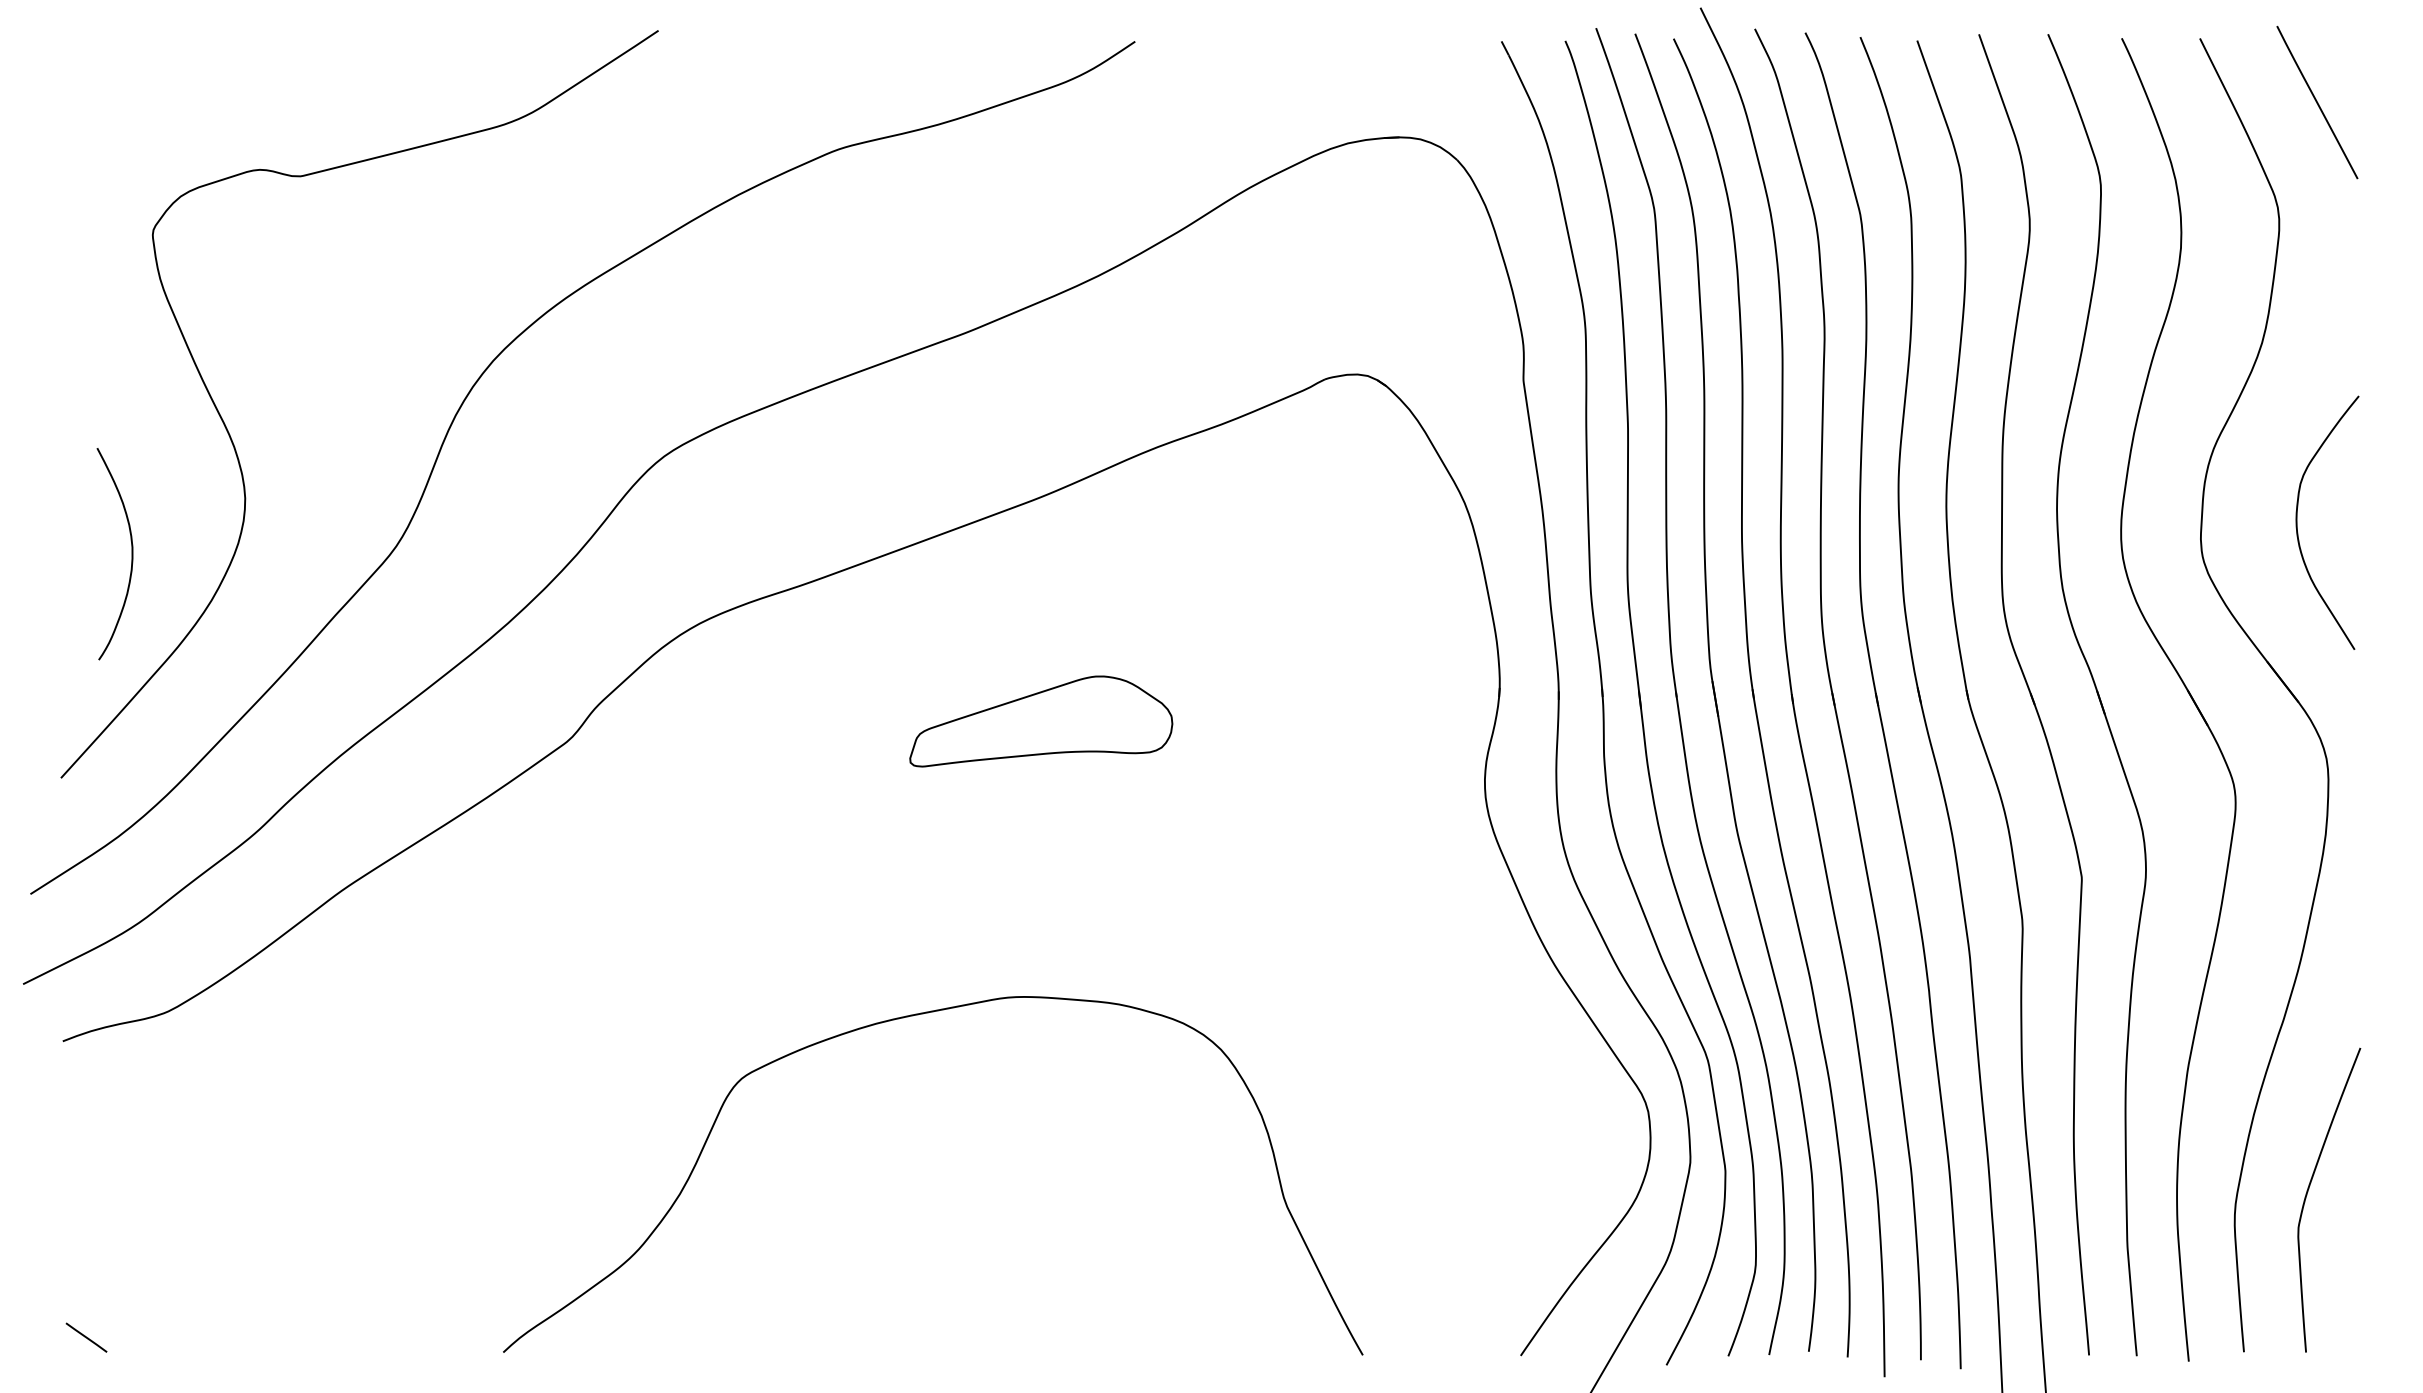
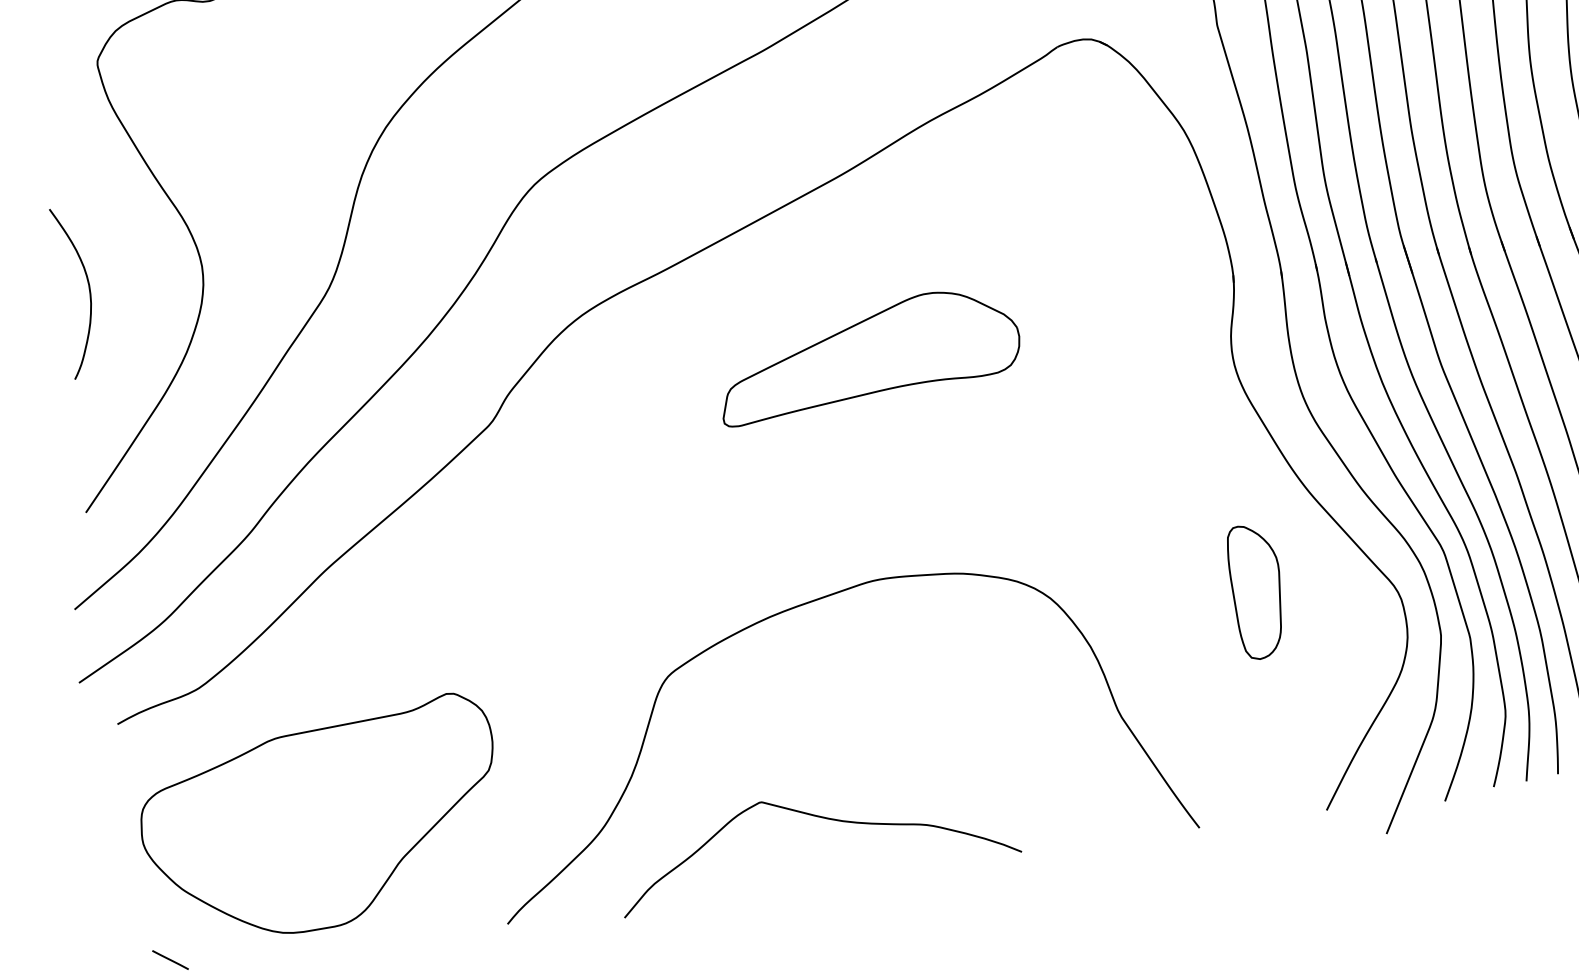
curve: (131, 554) -> (89, 290), moved
part: (1041, 721) -> (868, 354), size x1.43
part: (1474, 1077) -> (1257, 591), added
part: (294, 1193) -> (321, 820), added
curve: (903, 1277) -> (821, 818), added

